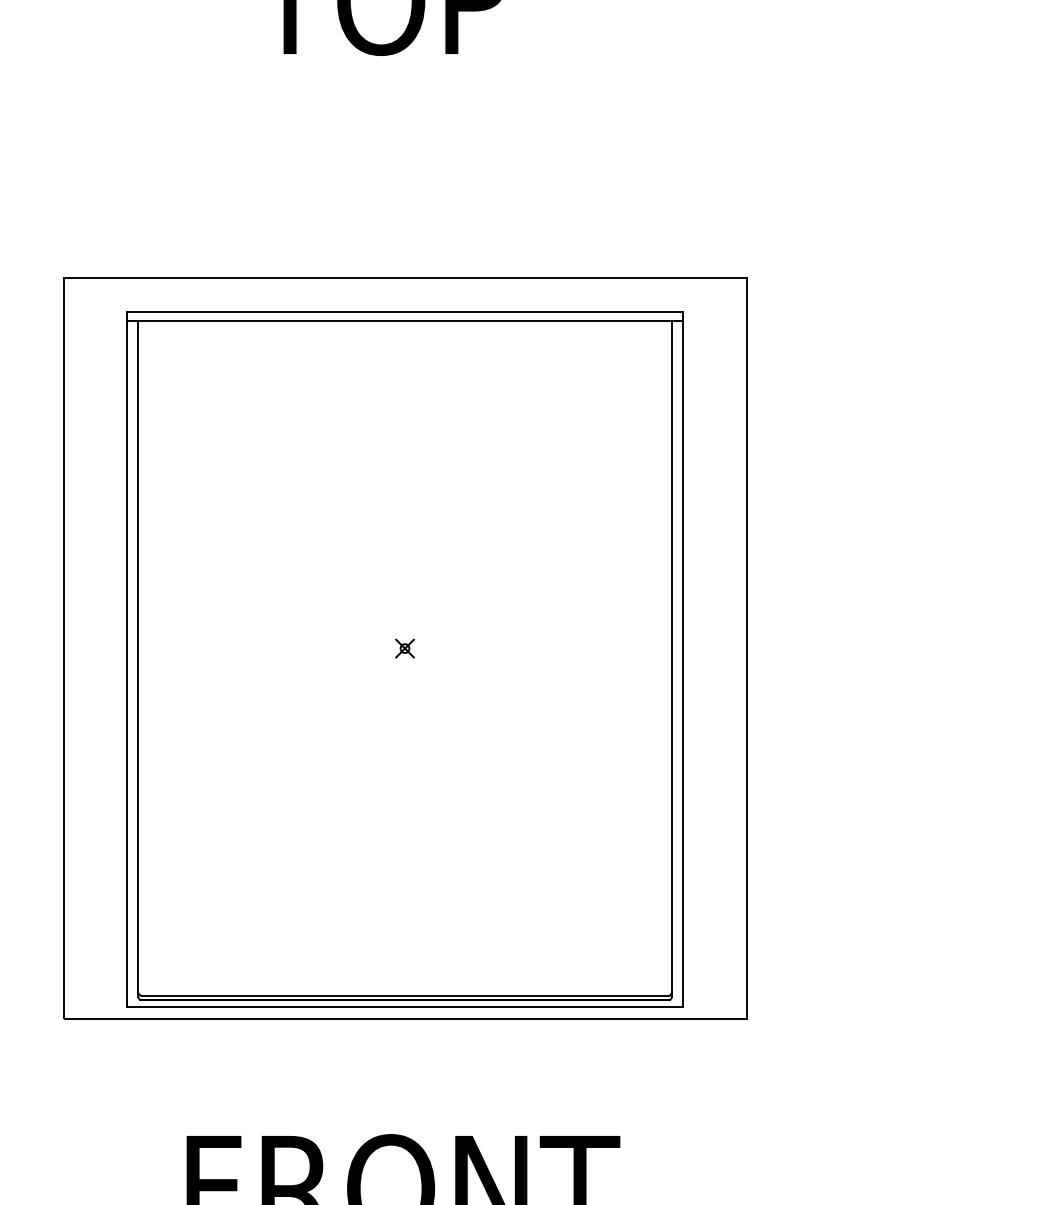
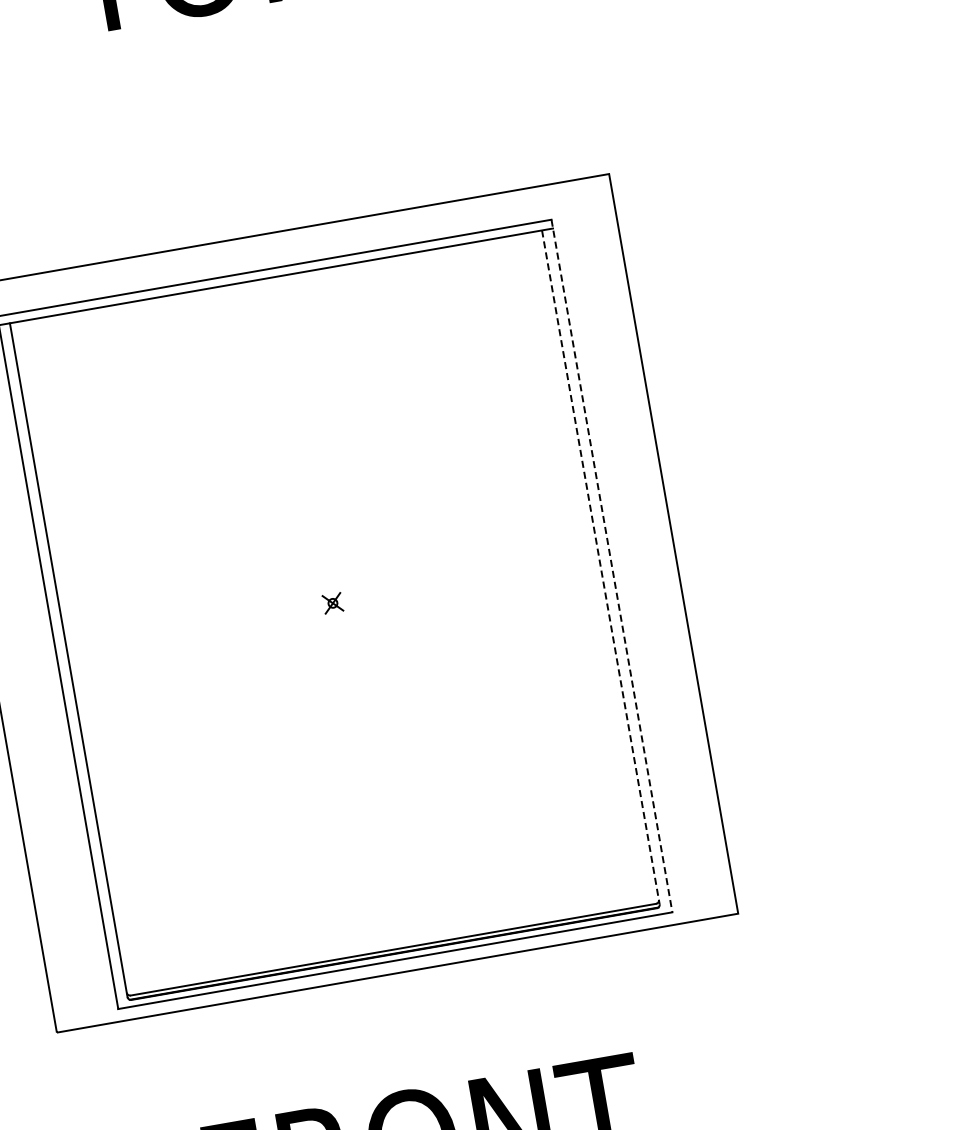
line: (671, 659) -> (600, 567), solid -> dashed
line: (682, 660) -> (611, 566), solid -> dashed

